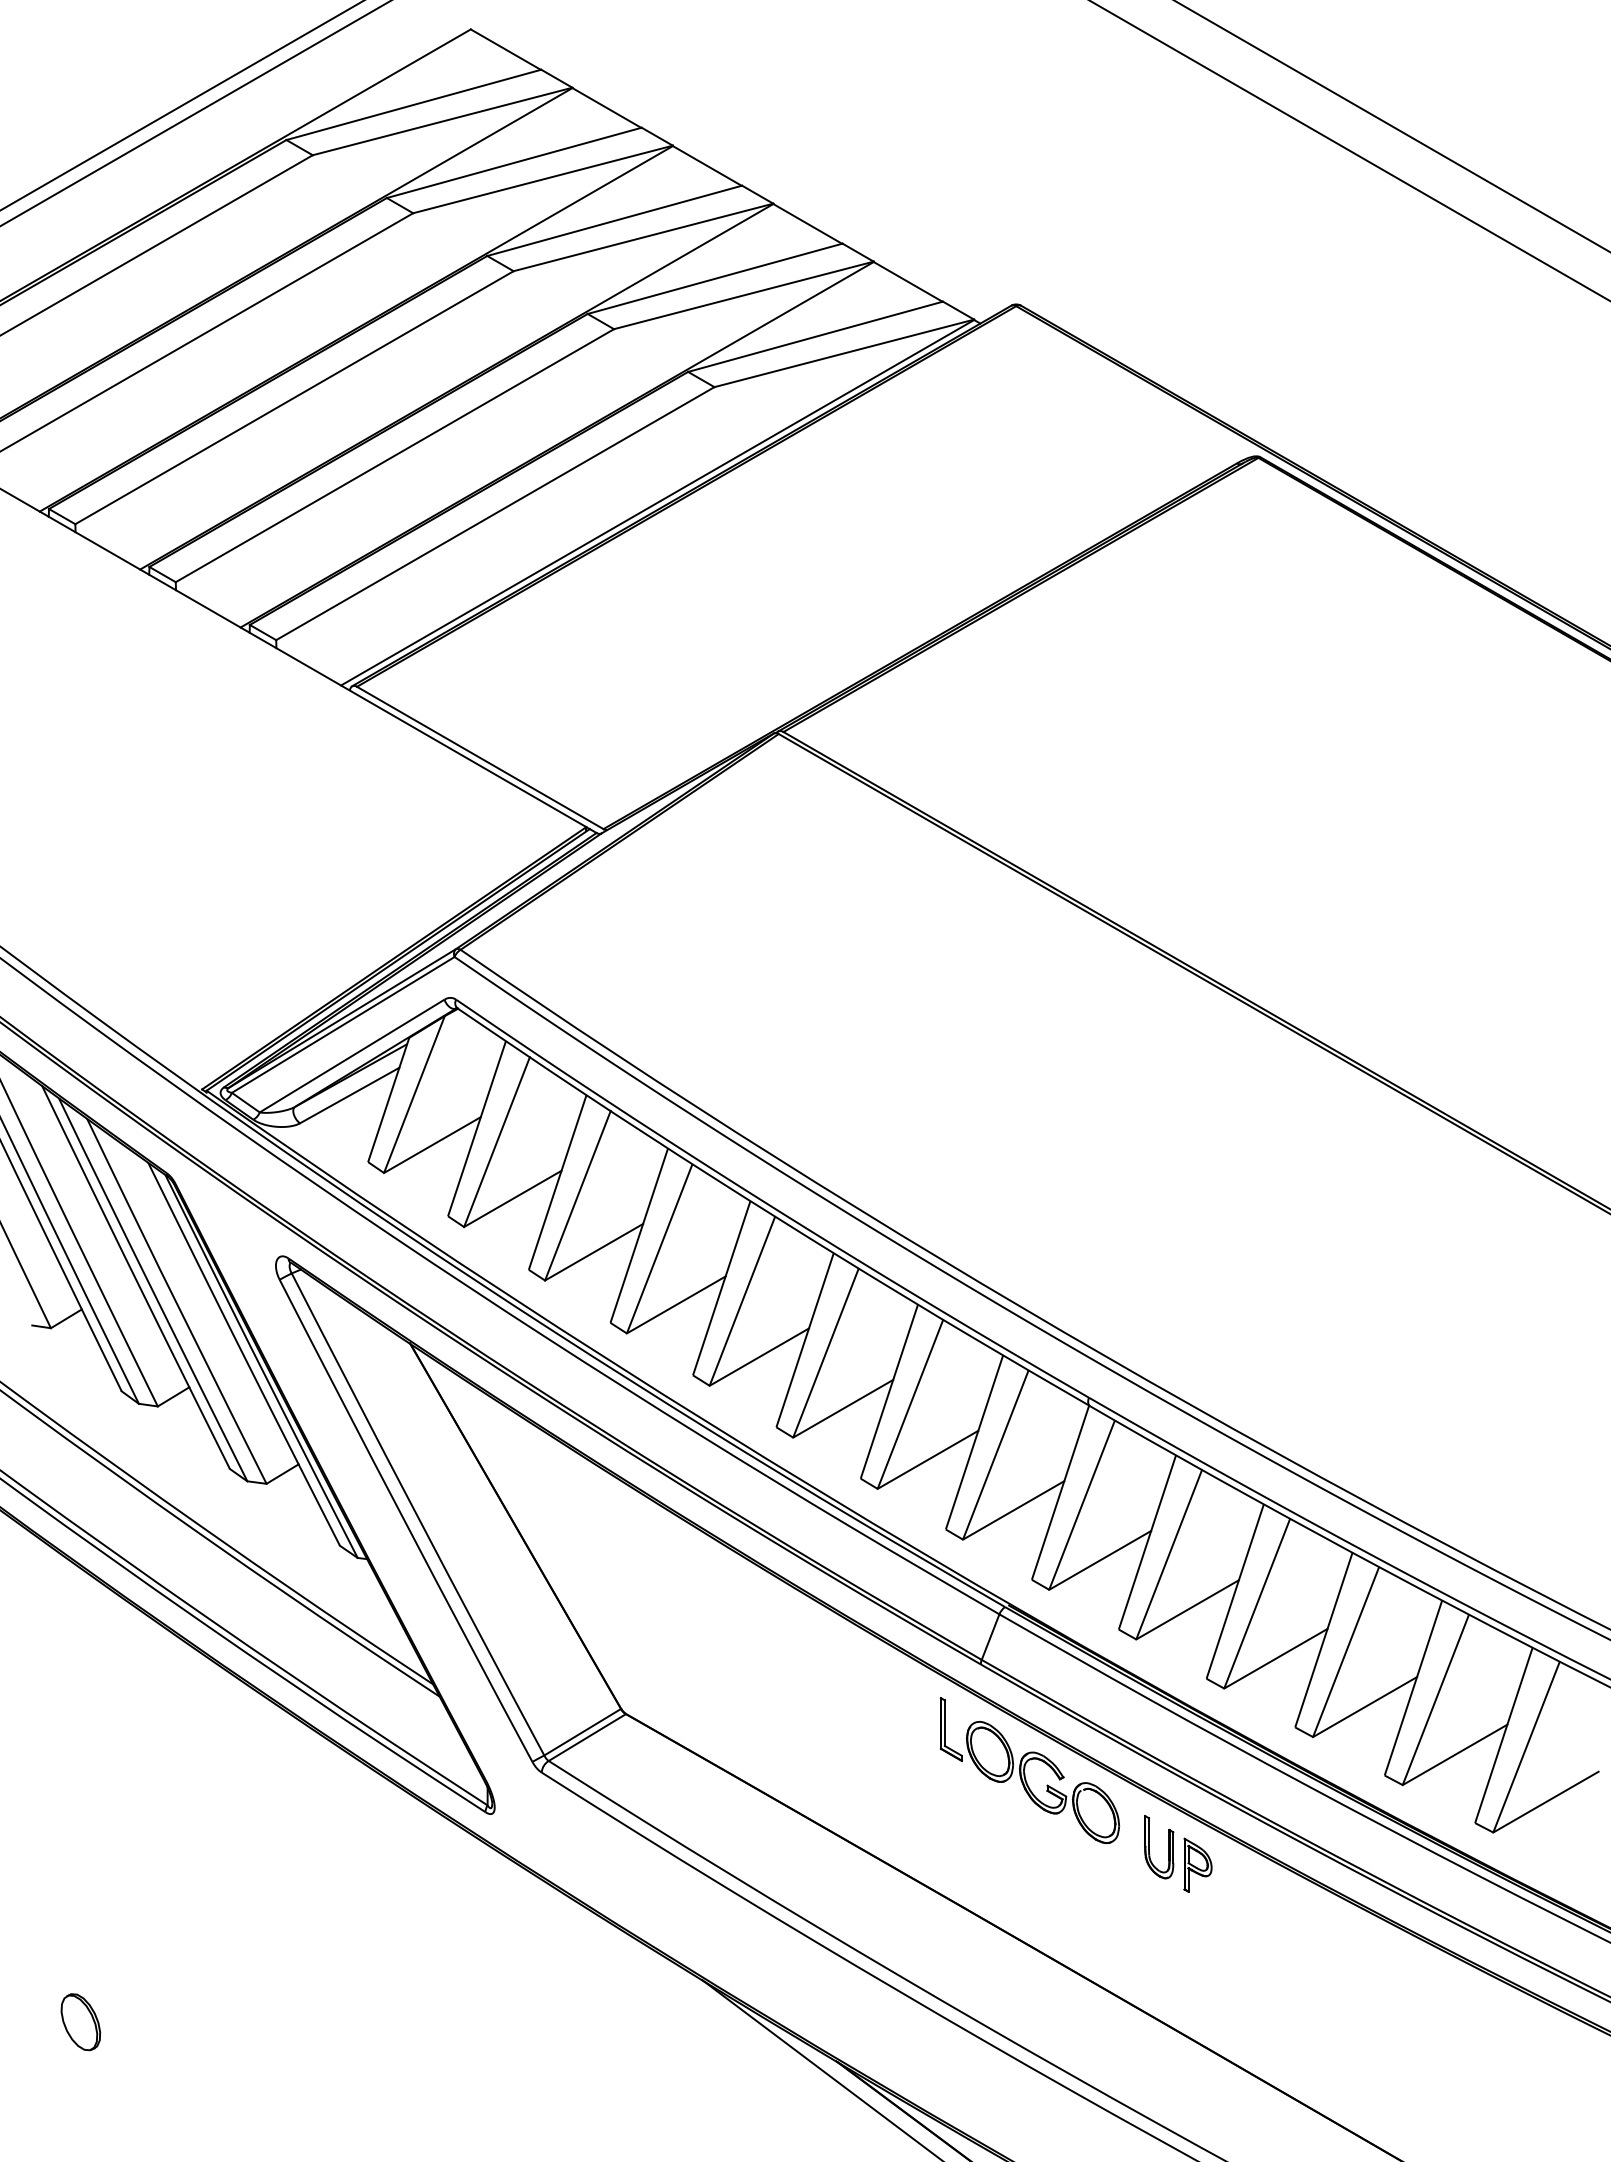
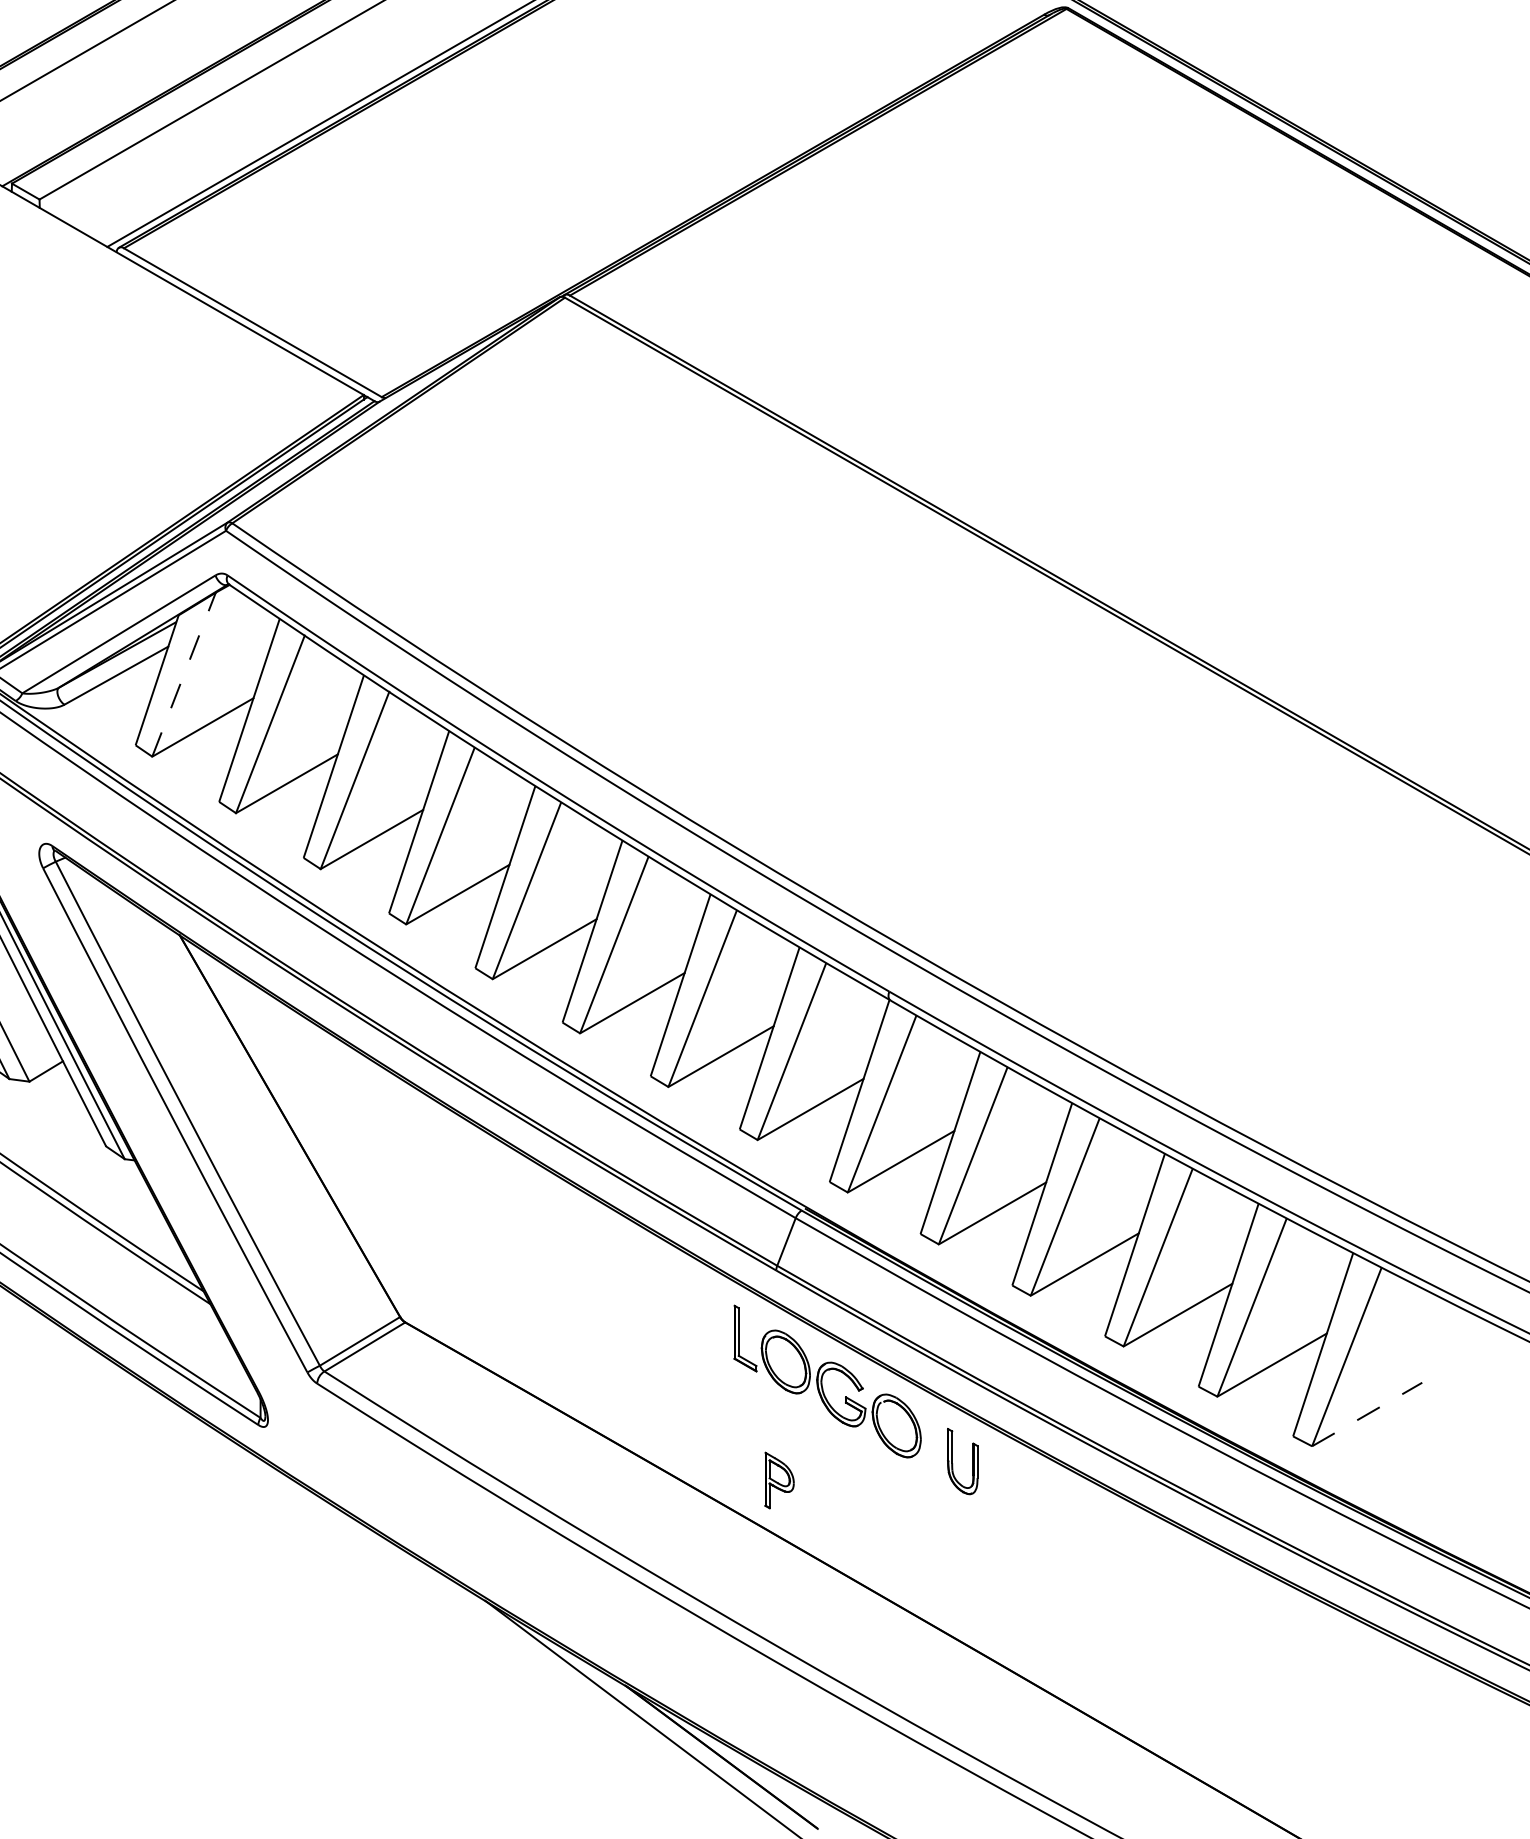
line: (414, 1094) -> (184, 674), solid -> dashed
line: (1545, 1802) -> (1366, 1414), solid -> dashed
part: (1197, 1864) -> (779, 1479), moved

